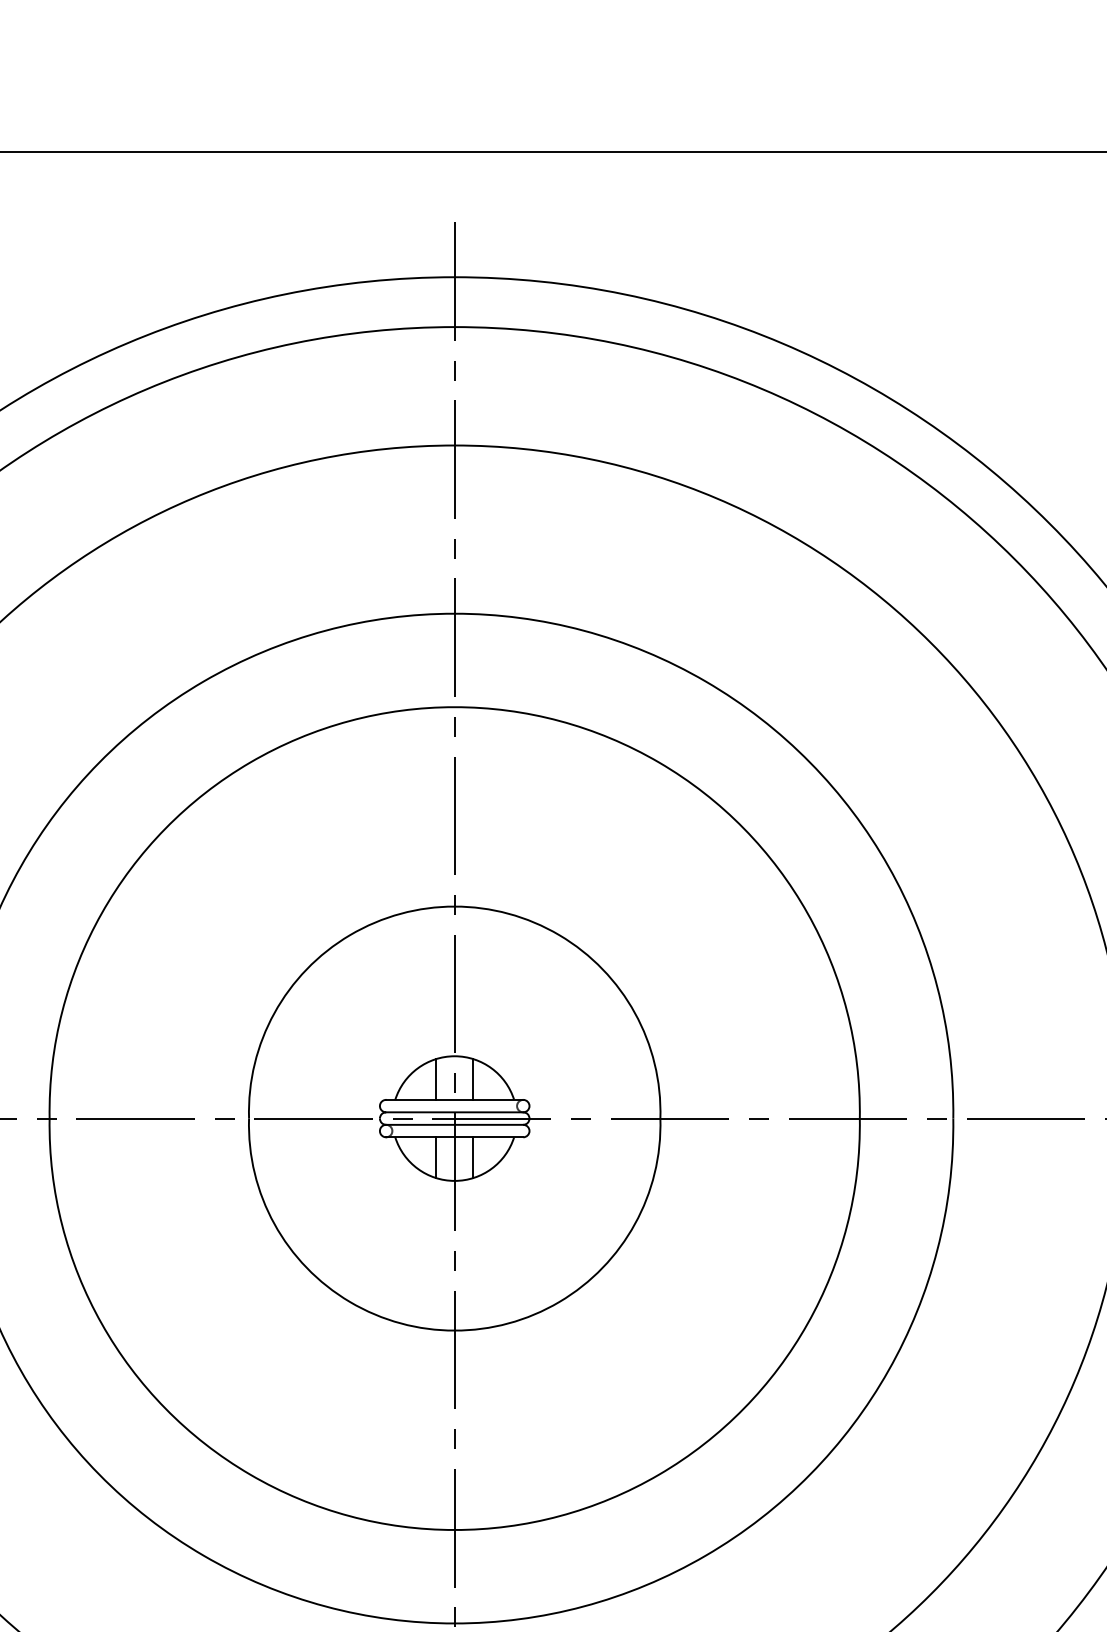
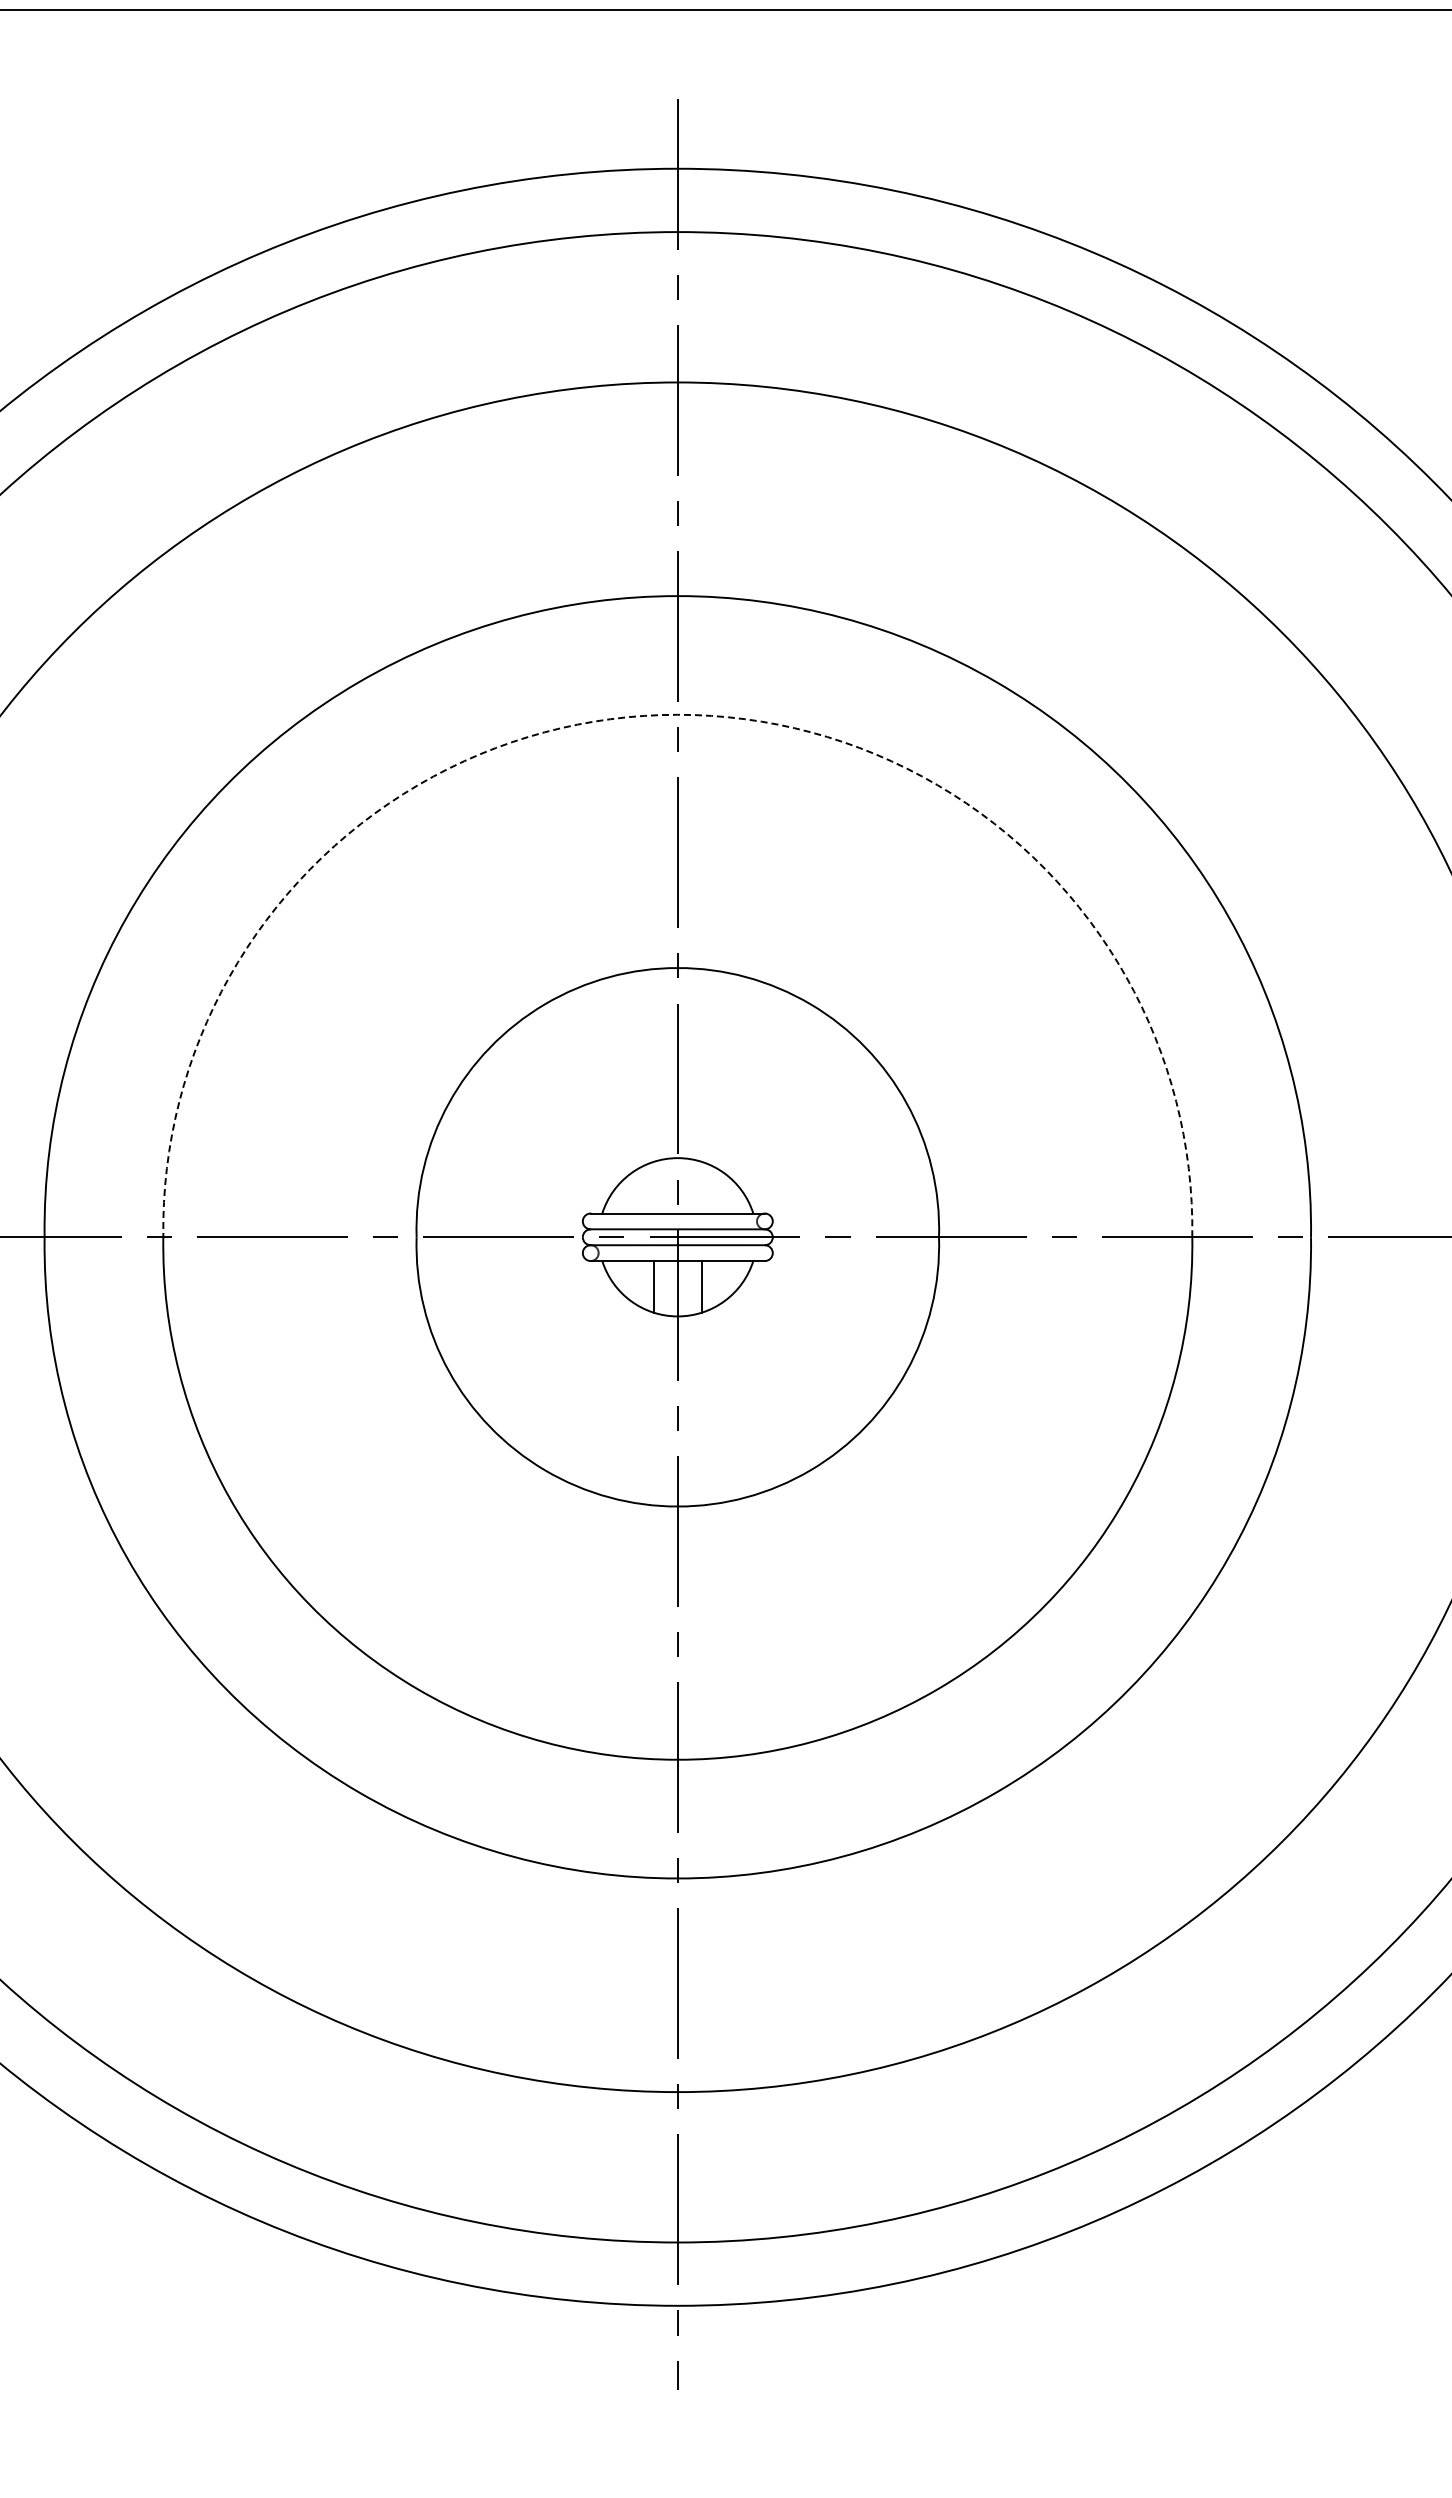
arc: (454, 706) -> (677, 714), solid -> dashed
line: (436, 1079) -> (654, 1187), removed
line: (473, 1079) -> (701, 1187), removed

